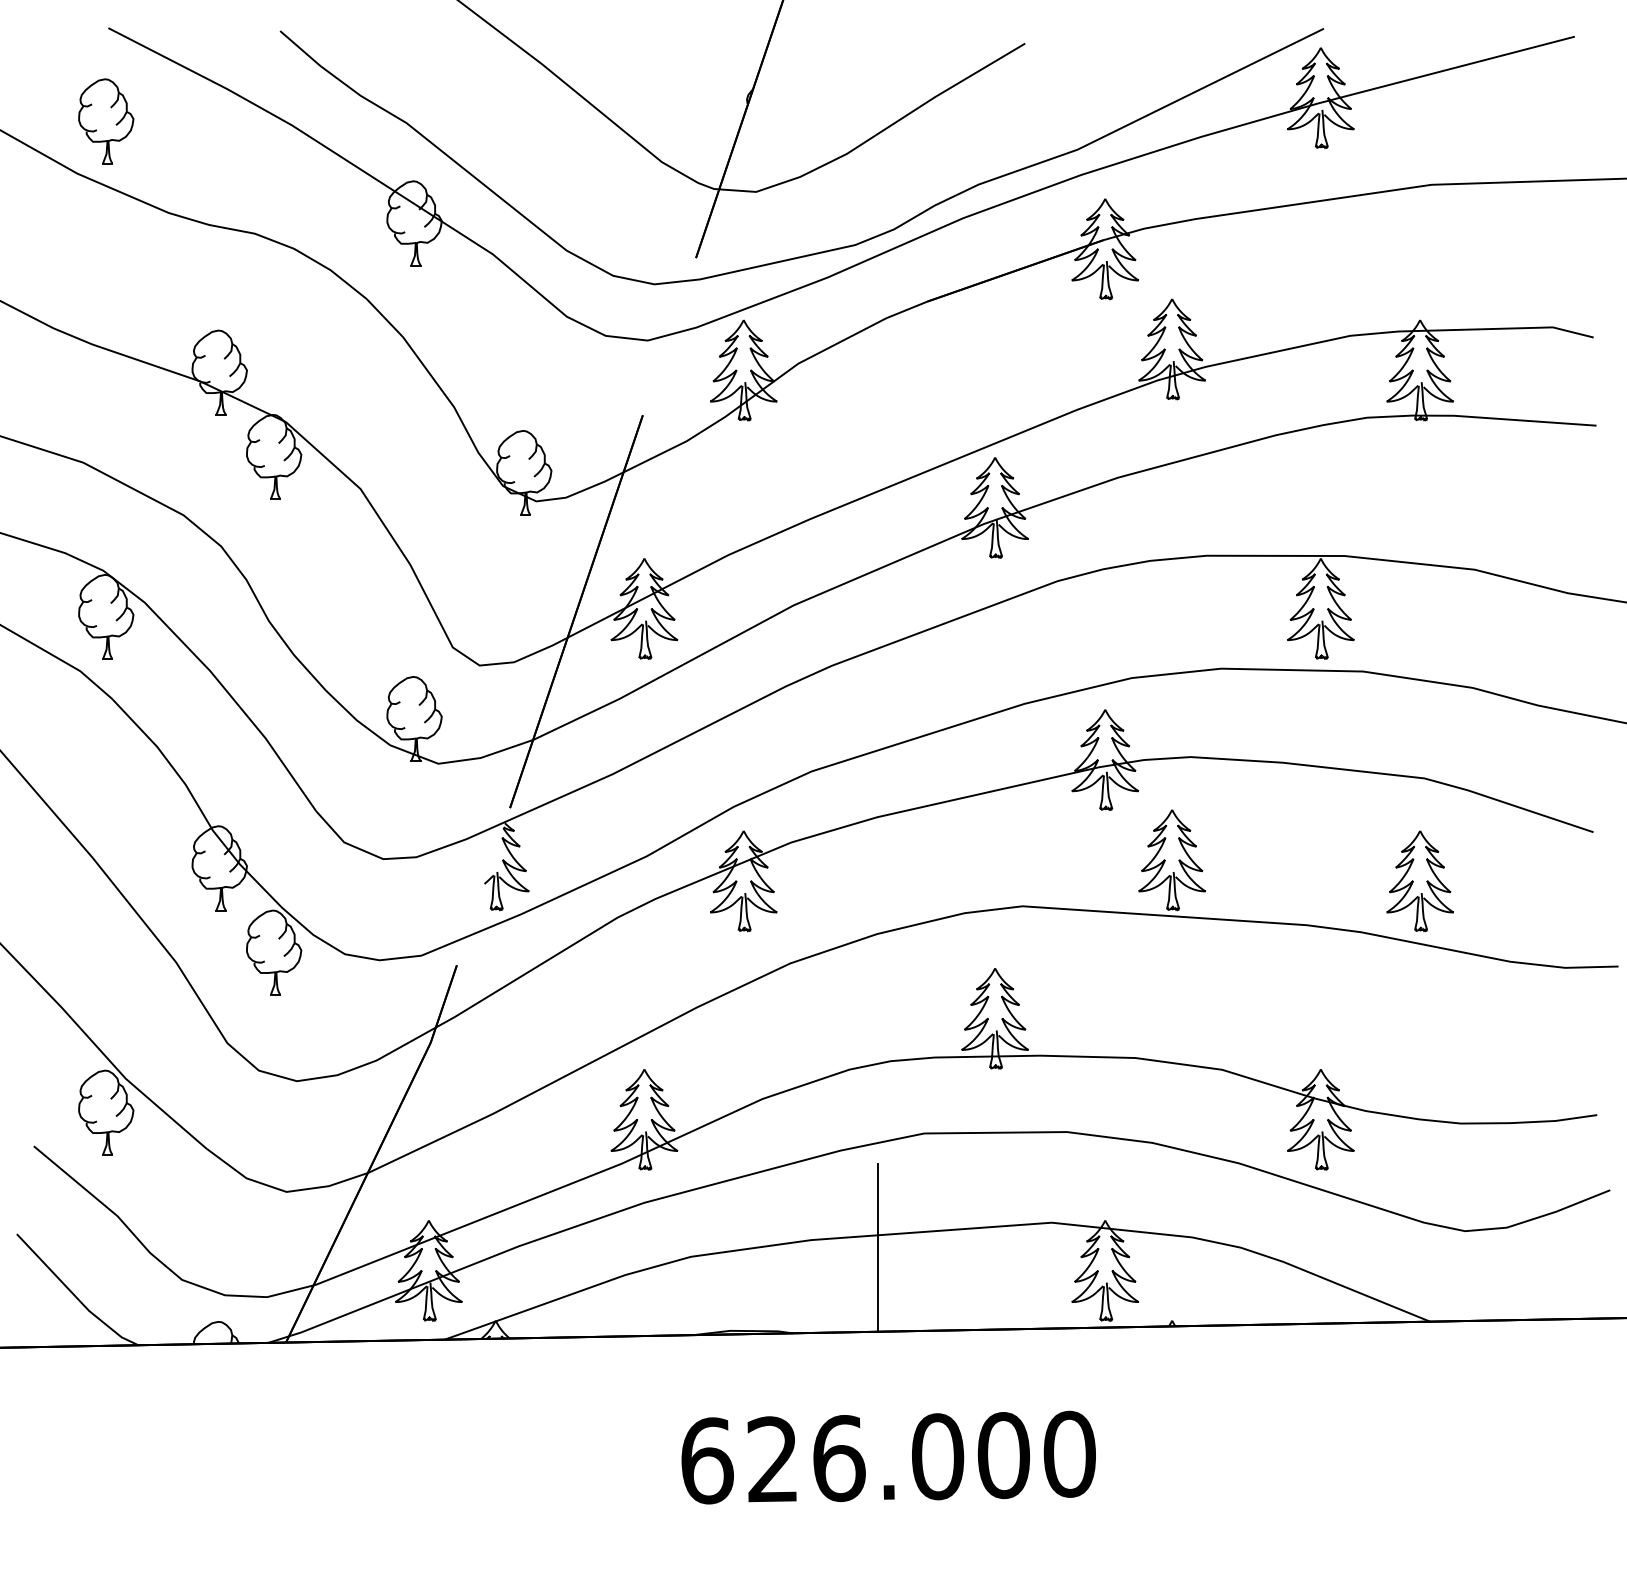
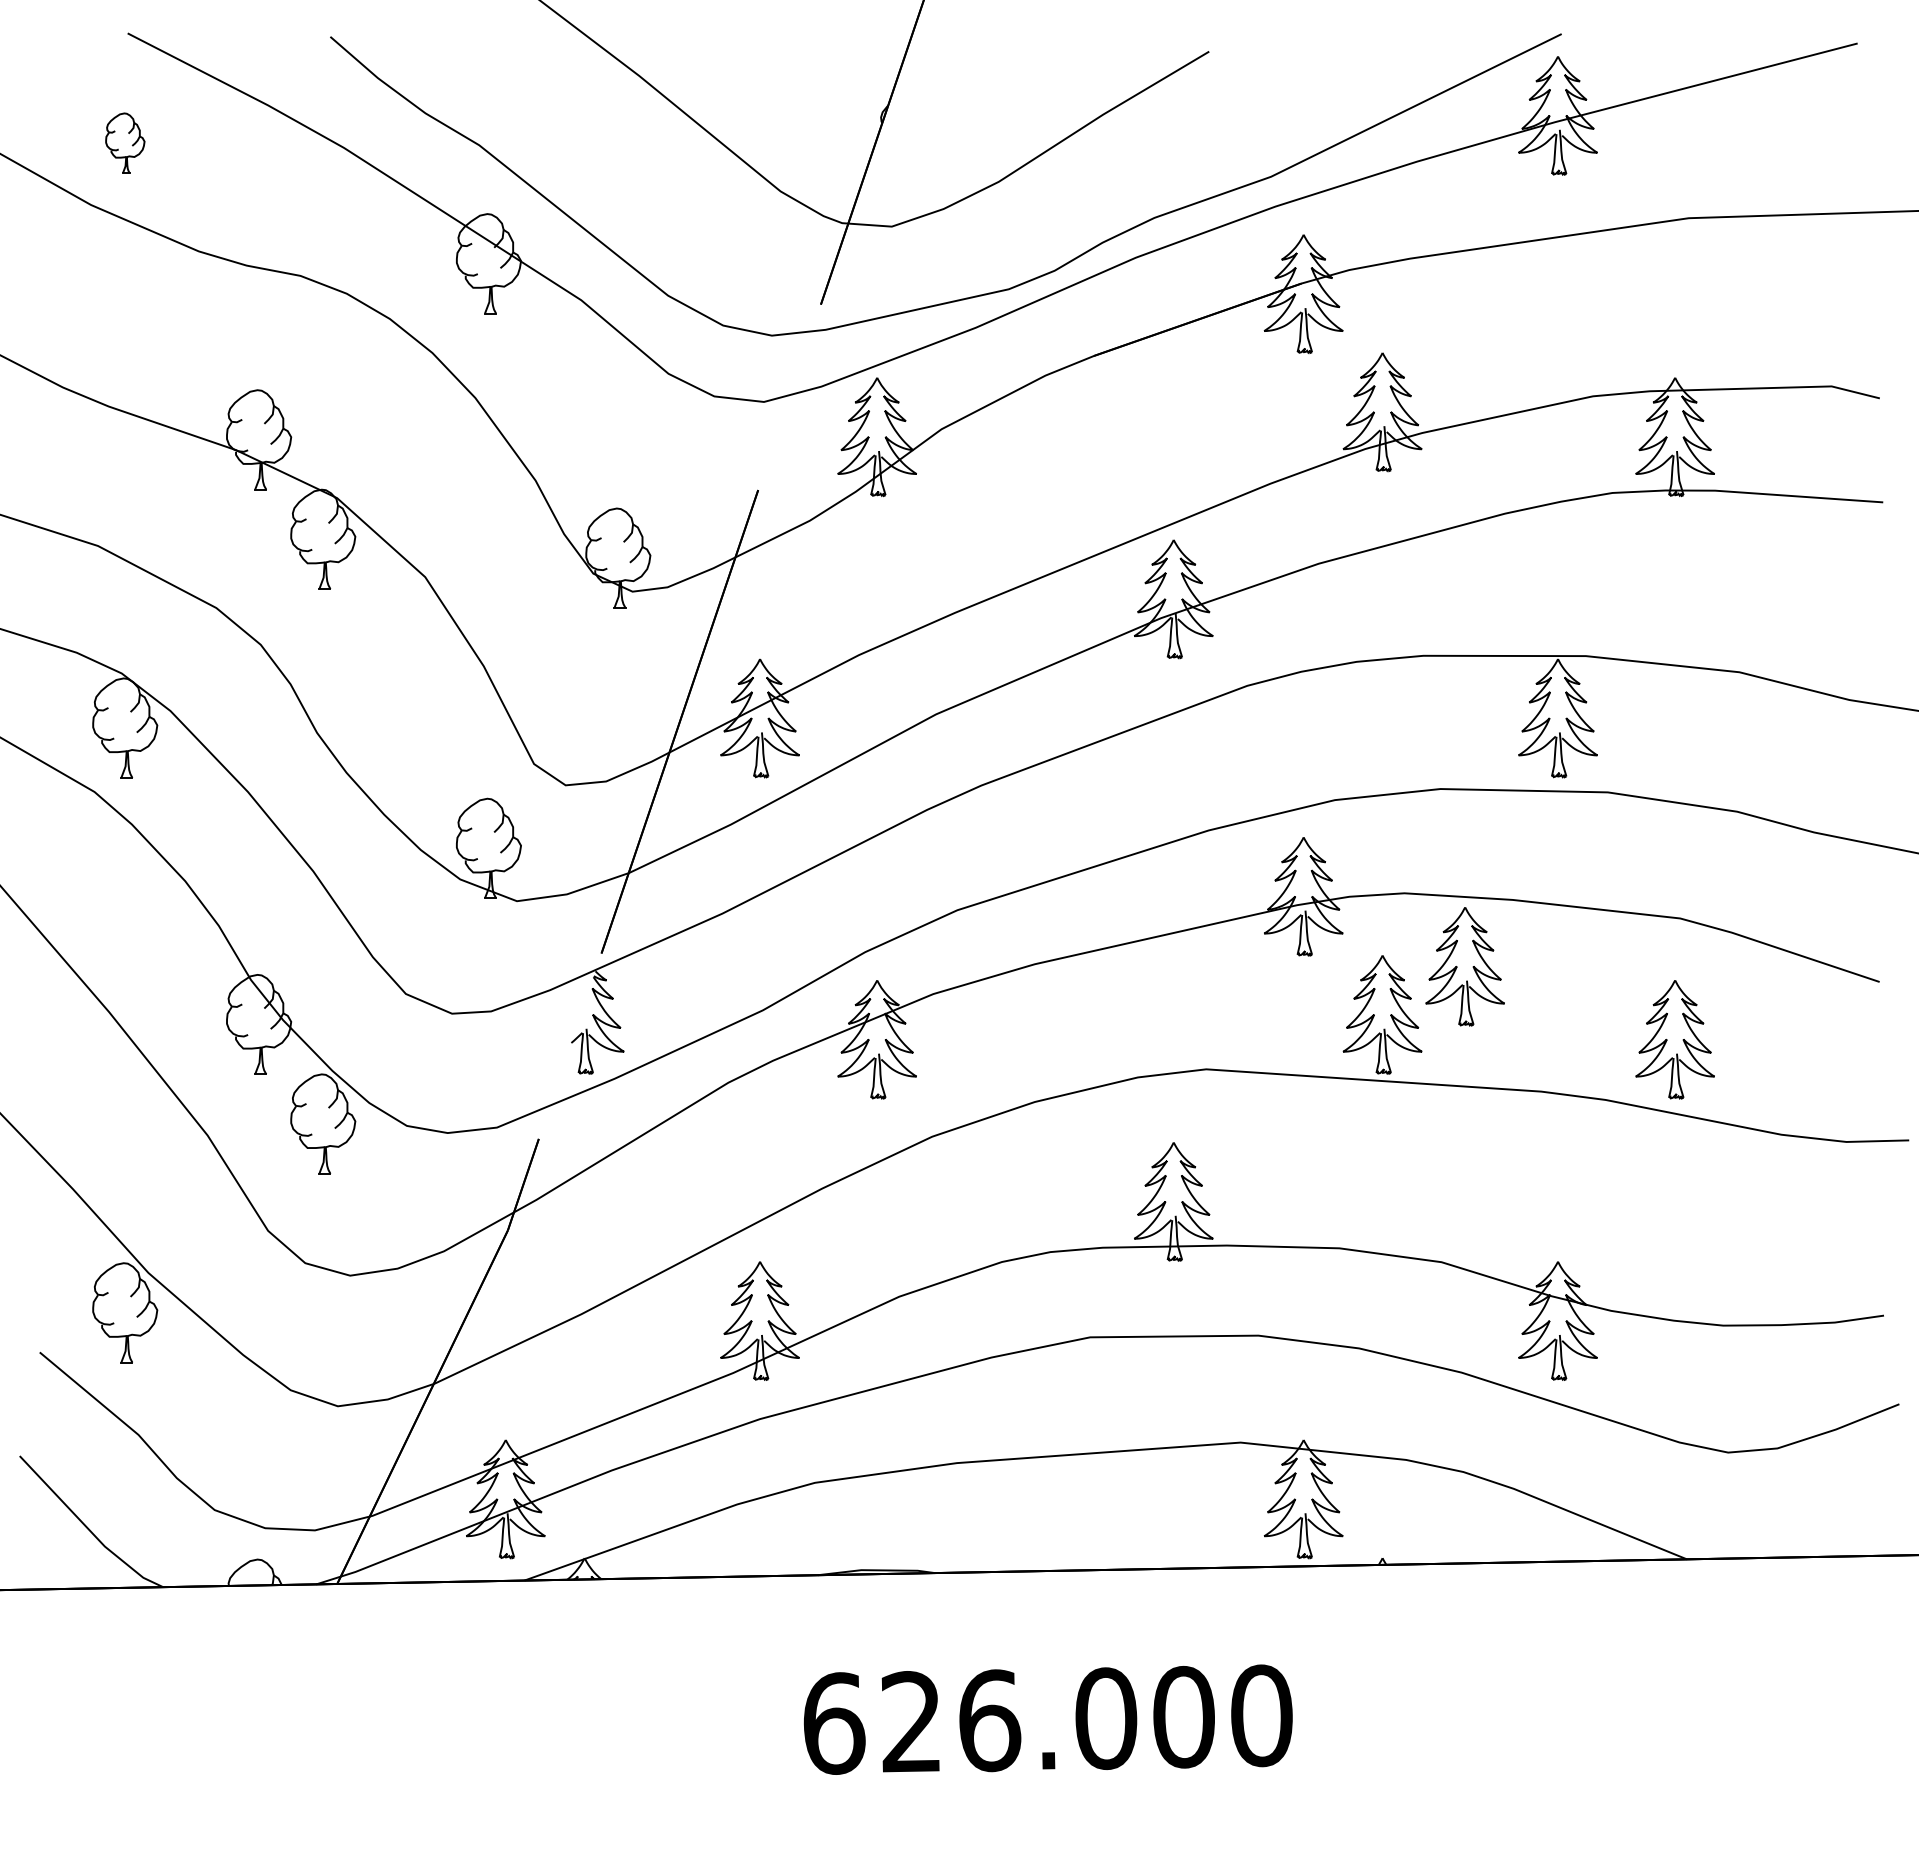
part: (106, 120) -> (125, 142), size x0.6
part: (1241, 819) -> (1464, 966), added
line: (877, 1248) -> (1035, 1472), removed

